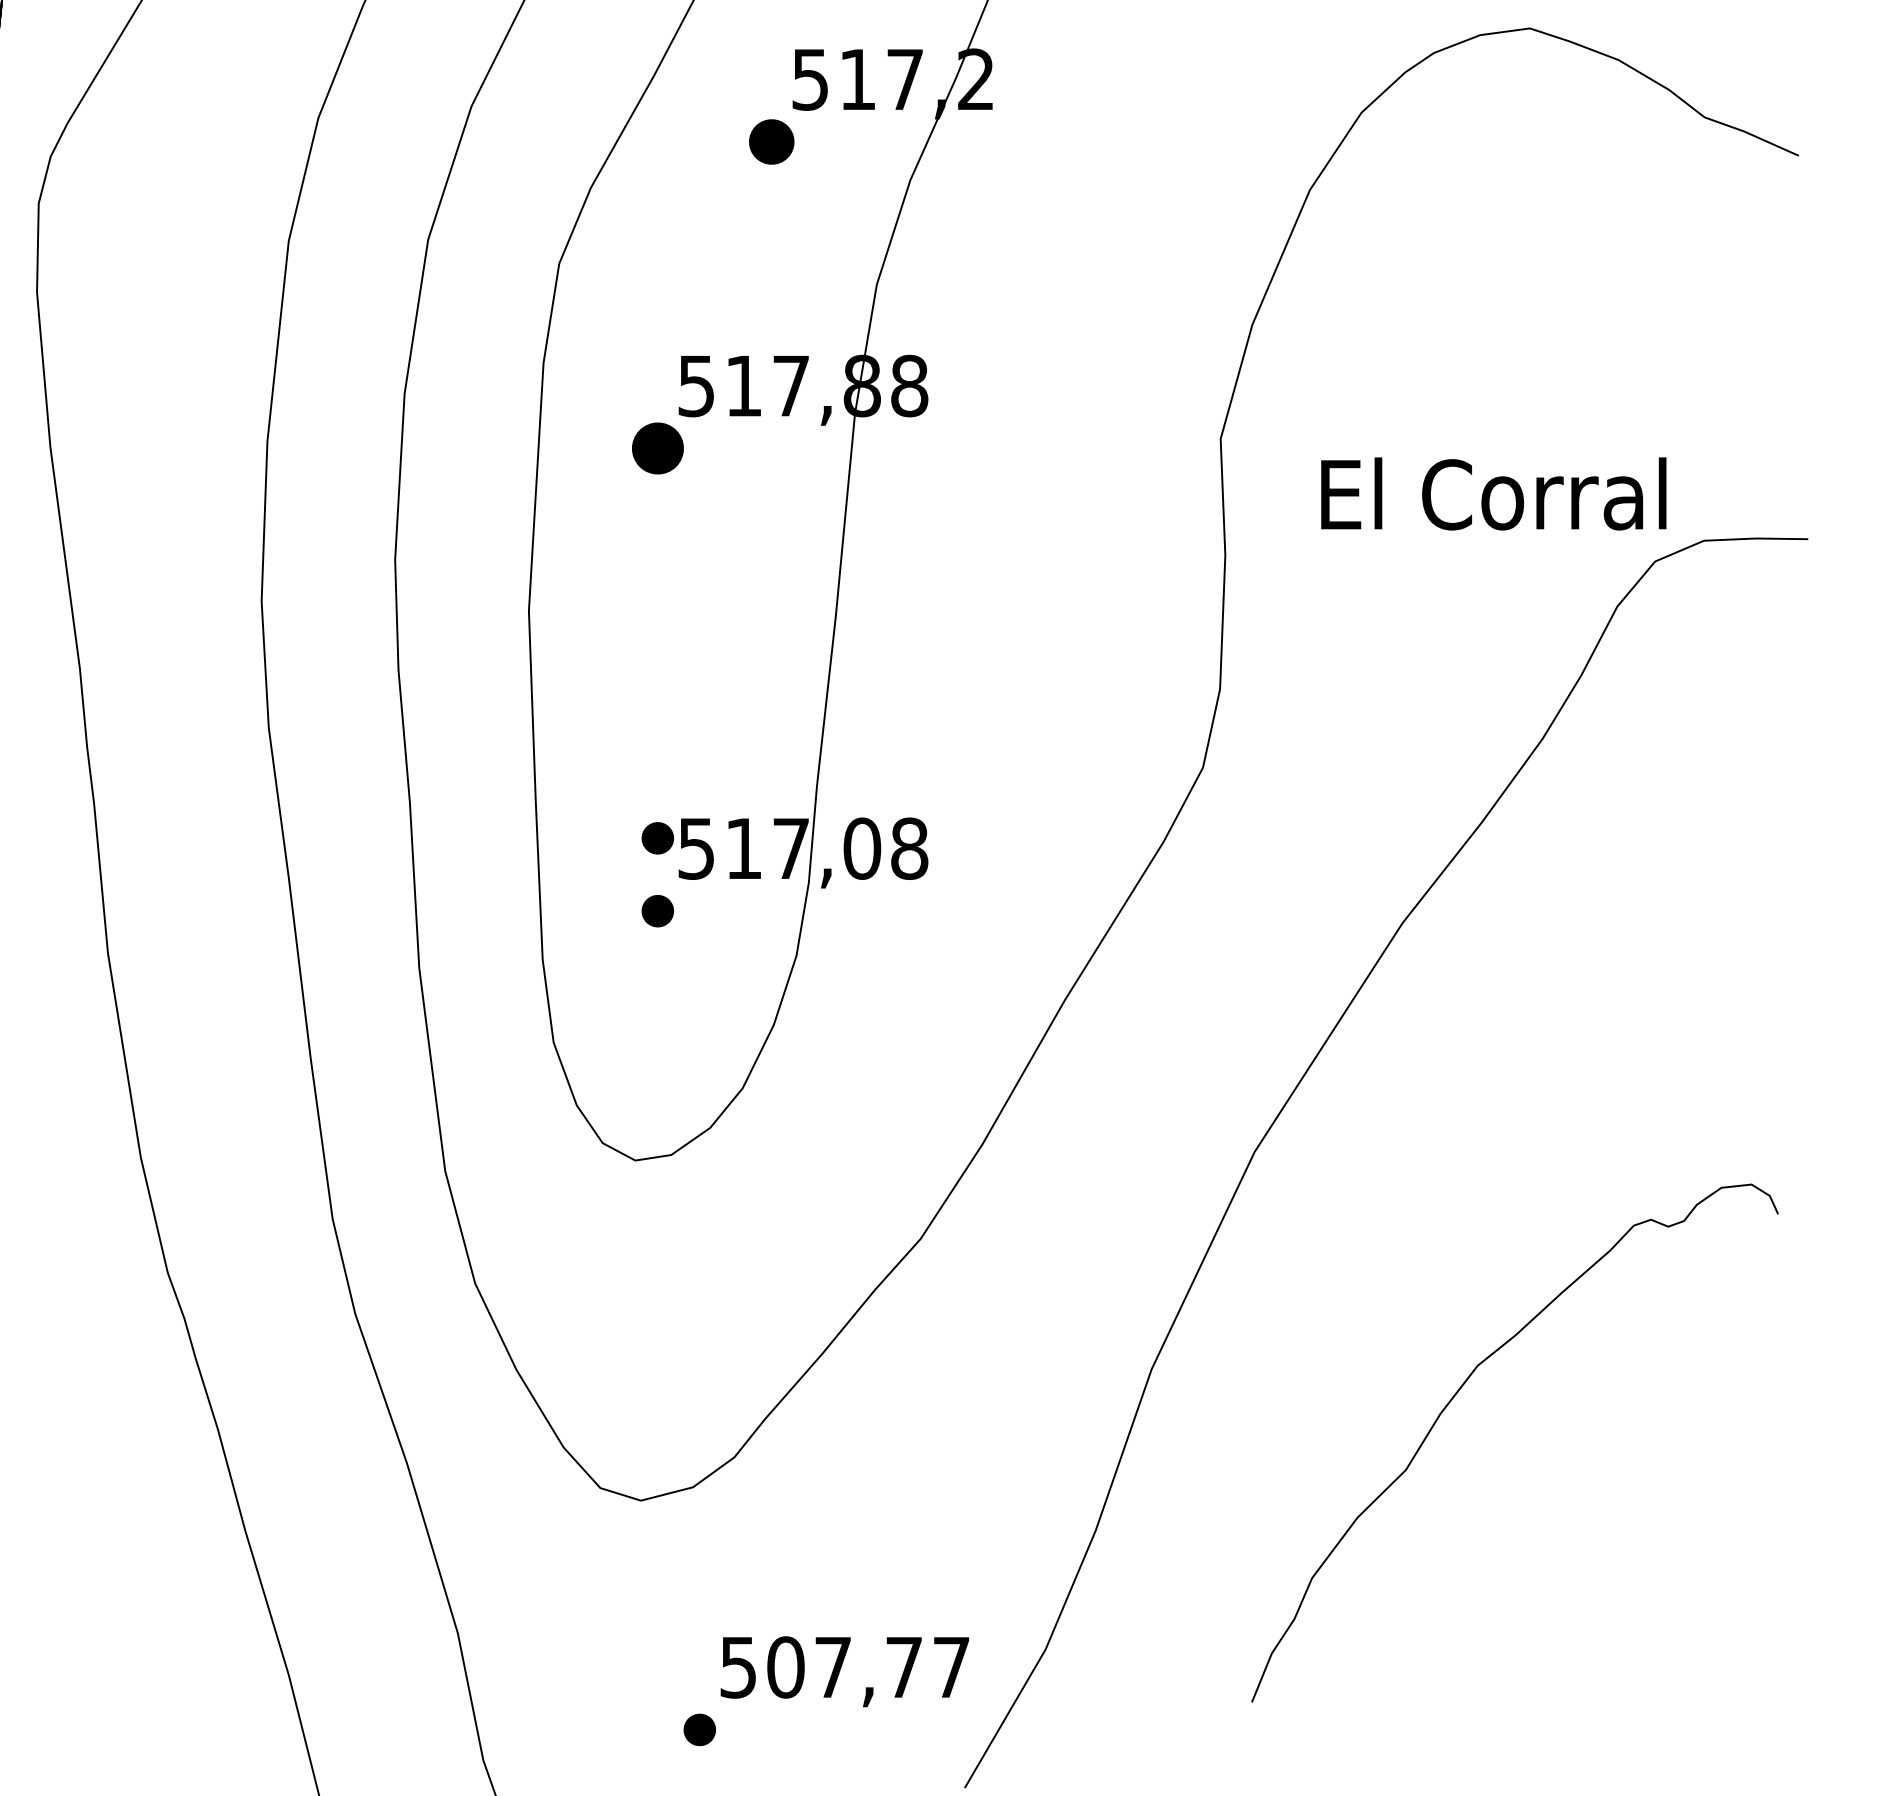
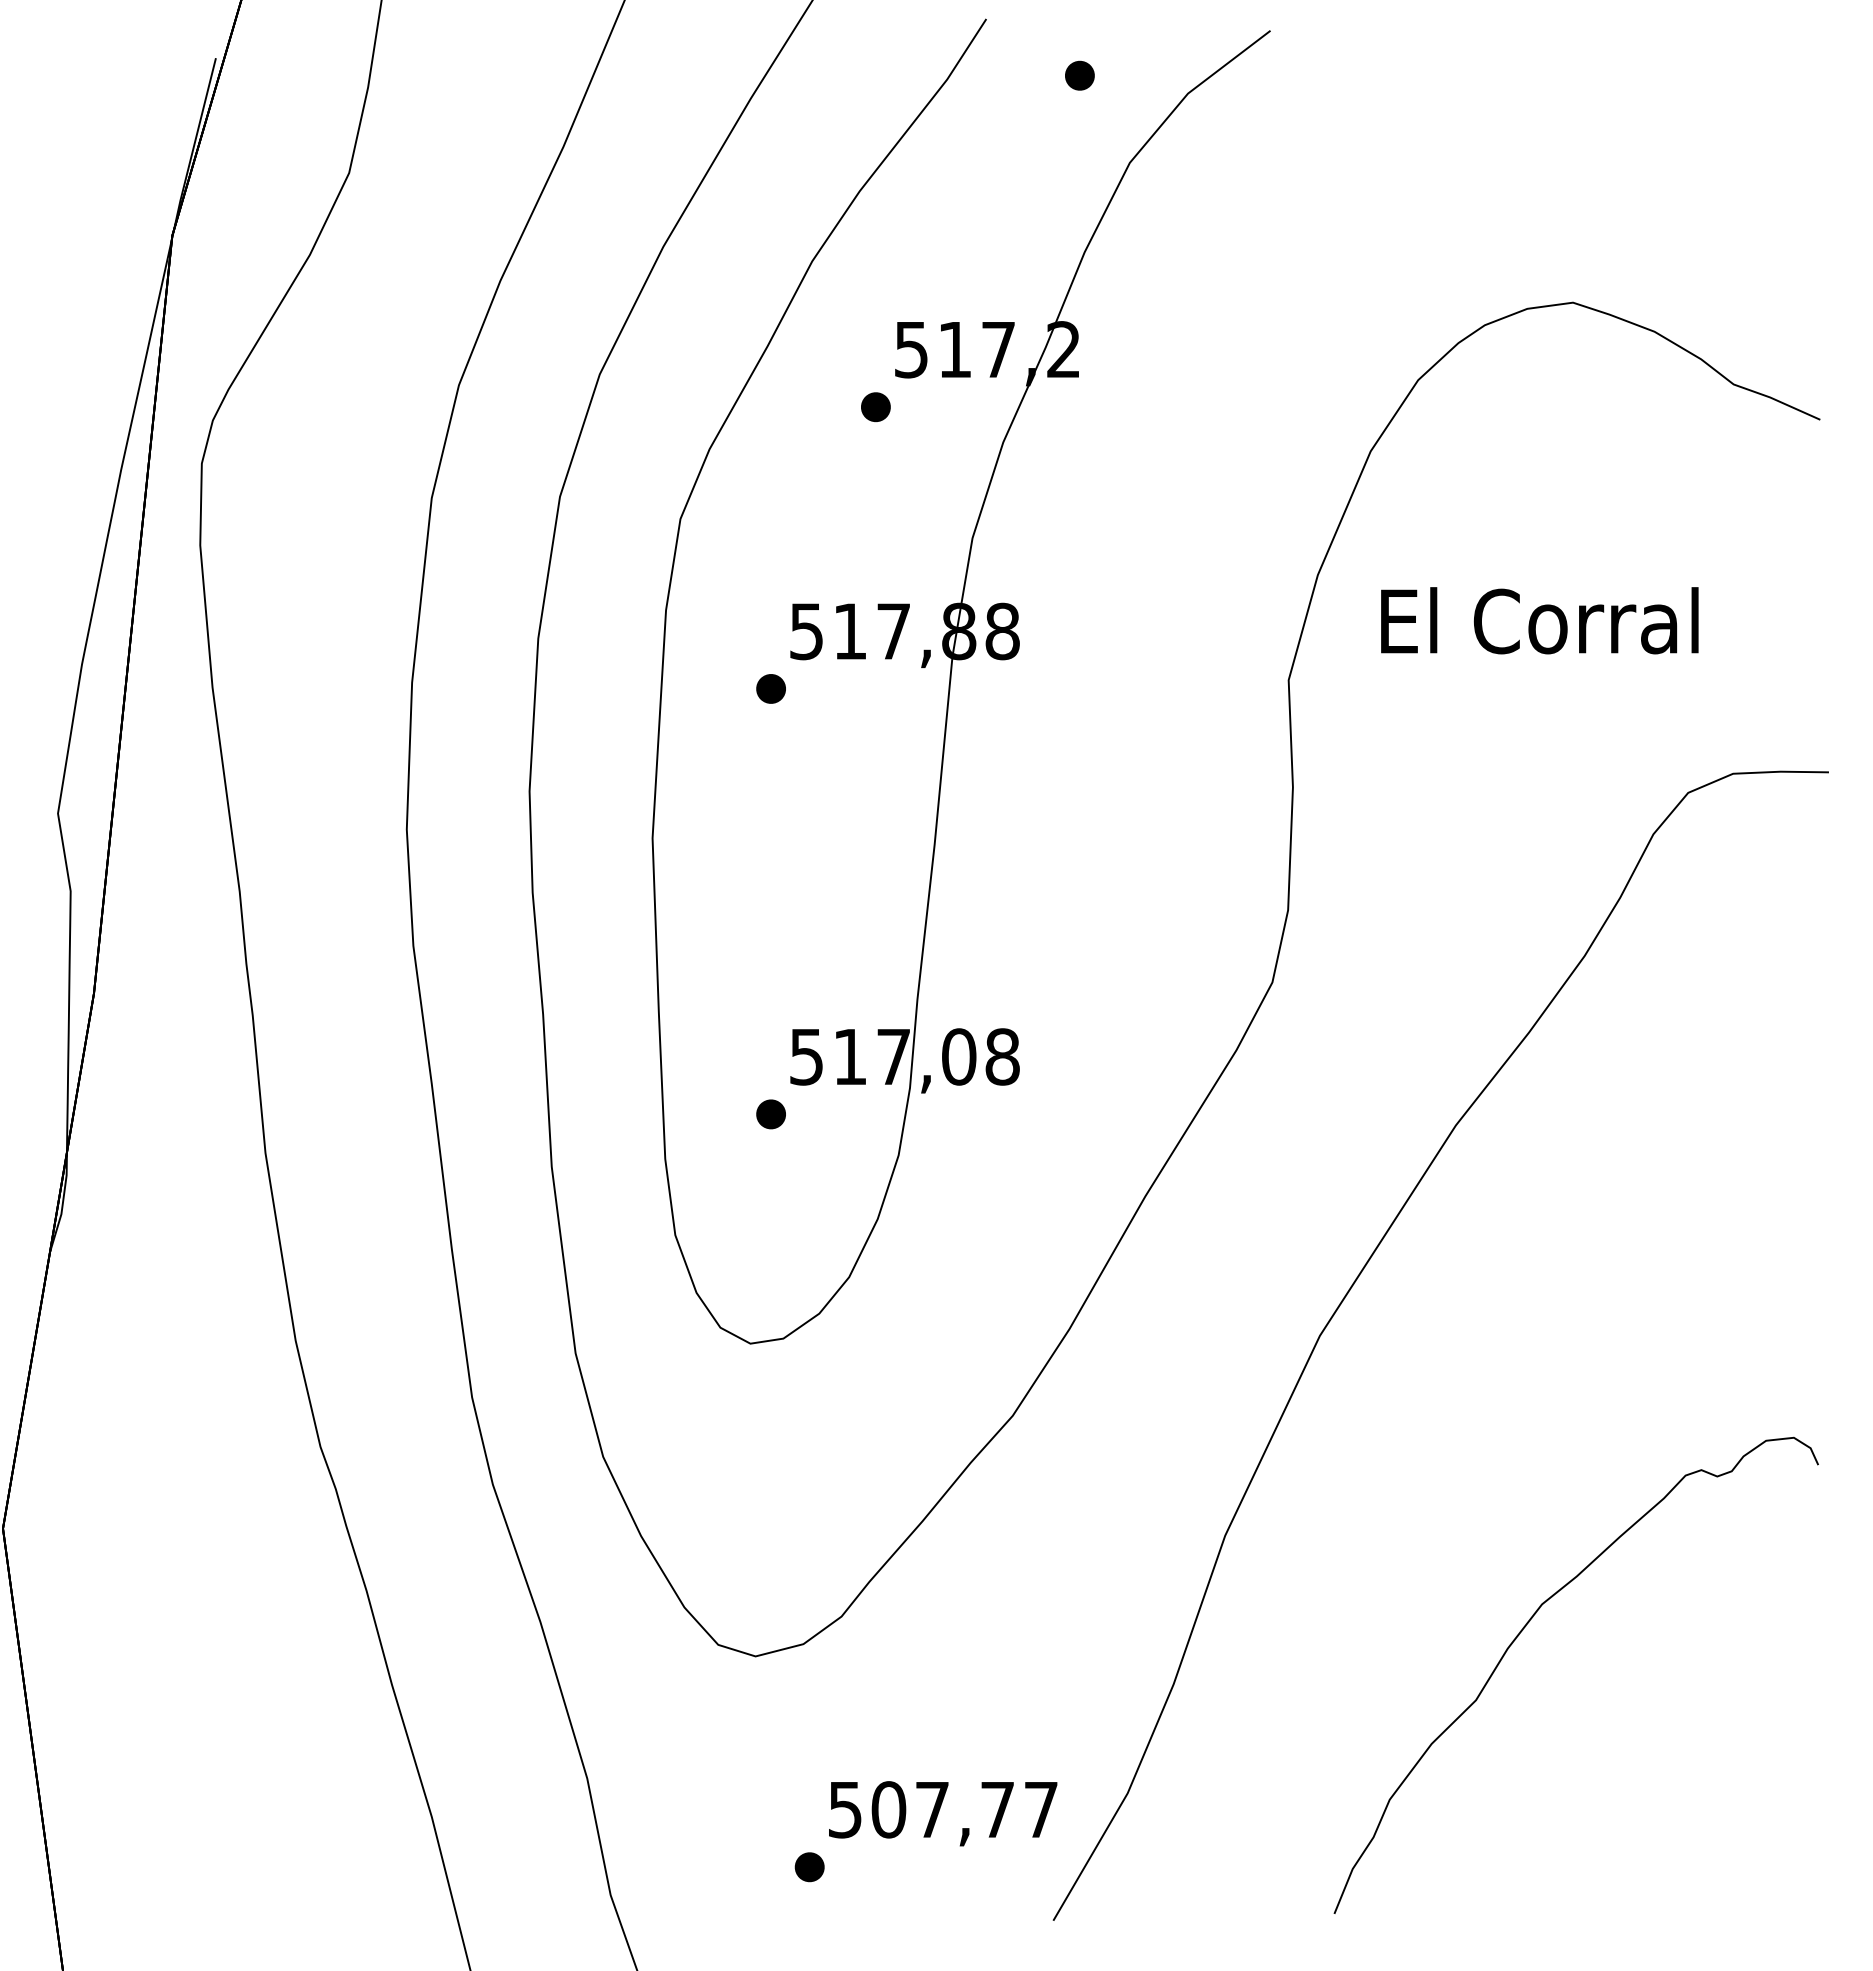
part: (771, 142) -> (875, 407), size x0.71
part: (657, 448) -> (770, 688), size x0.62
text: (1493, 493) -> (1539, 620), moved
part: (657, 838) -> (770, 1047), removed
curve: (1457, 1394) -> (1523, 1630), moved

